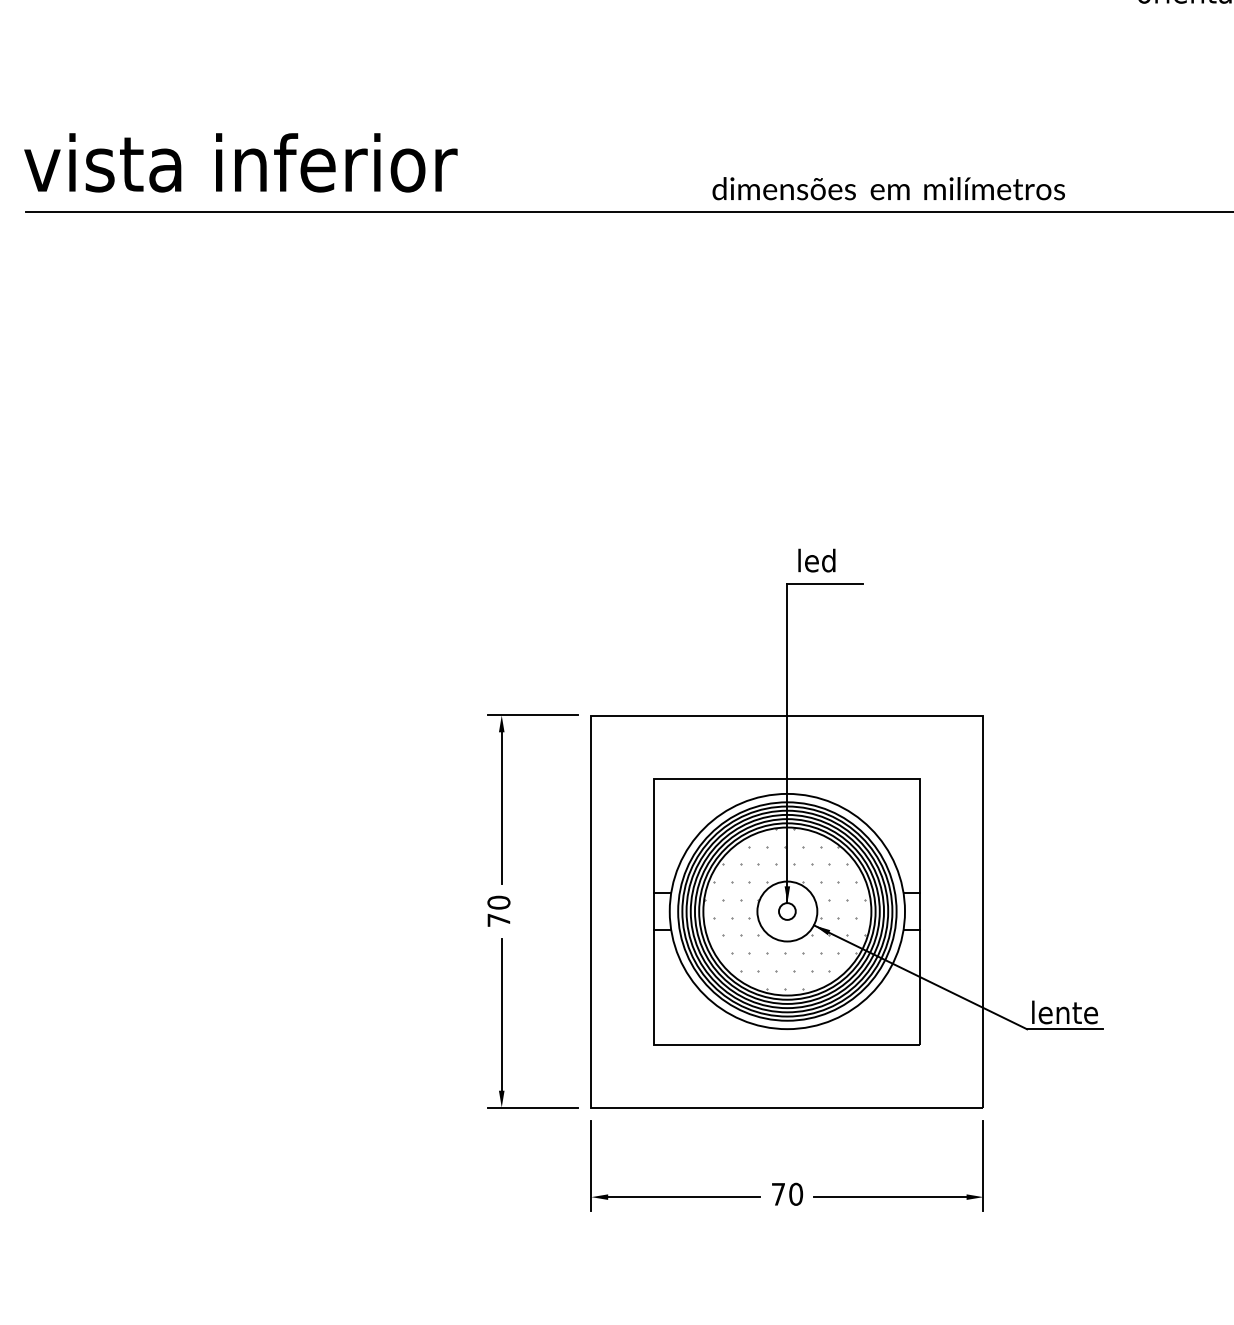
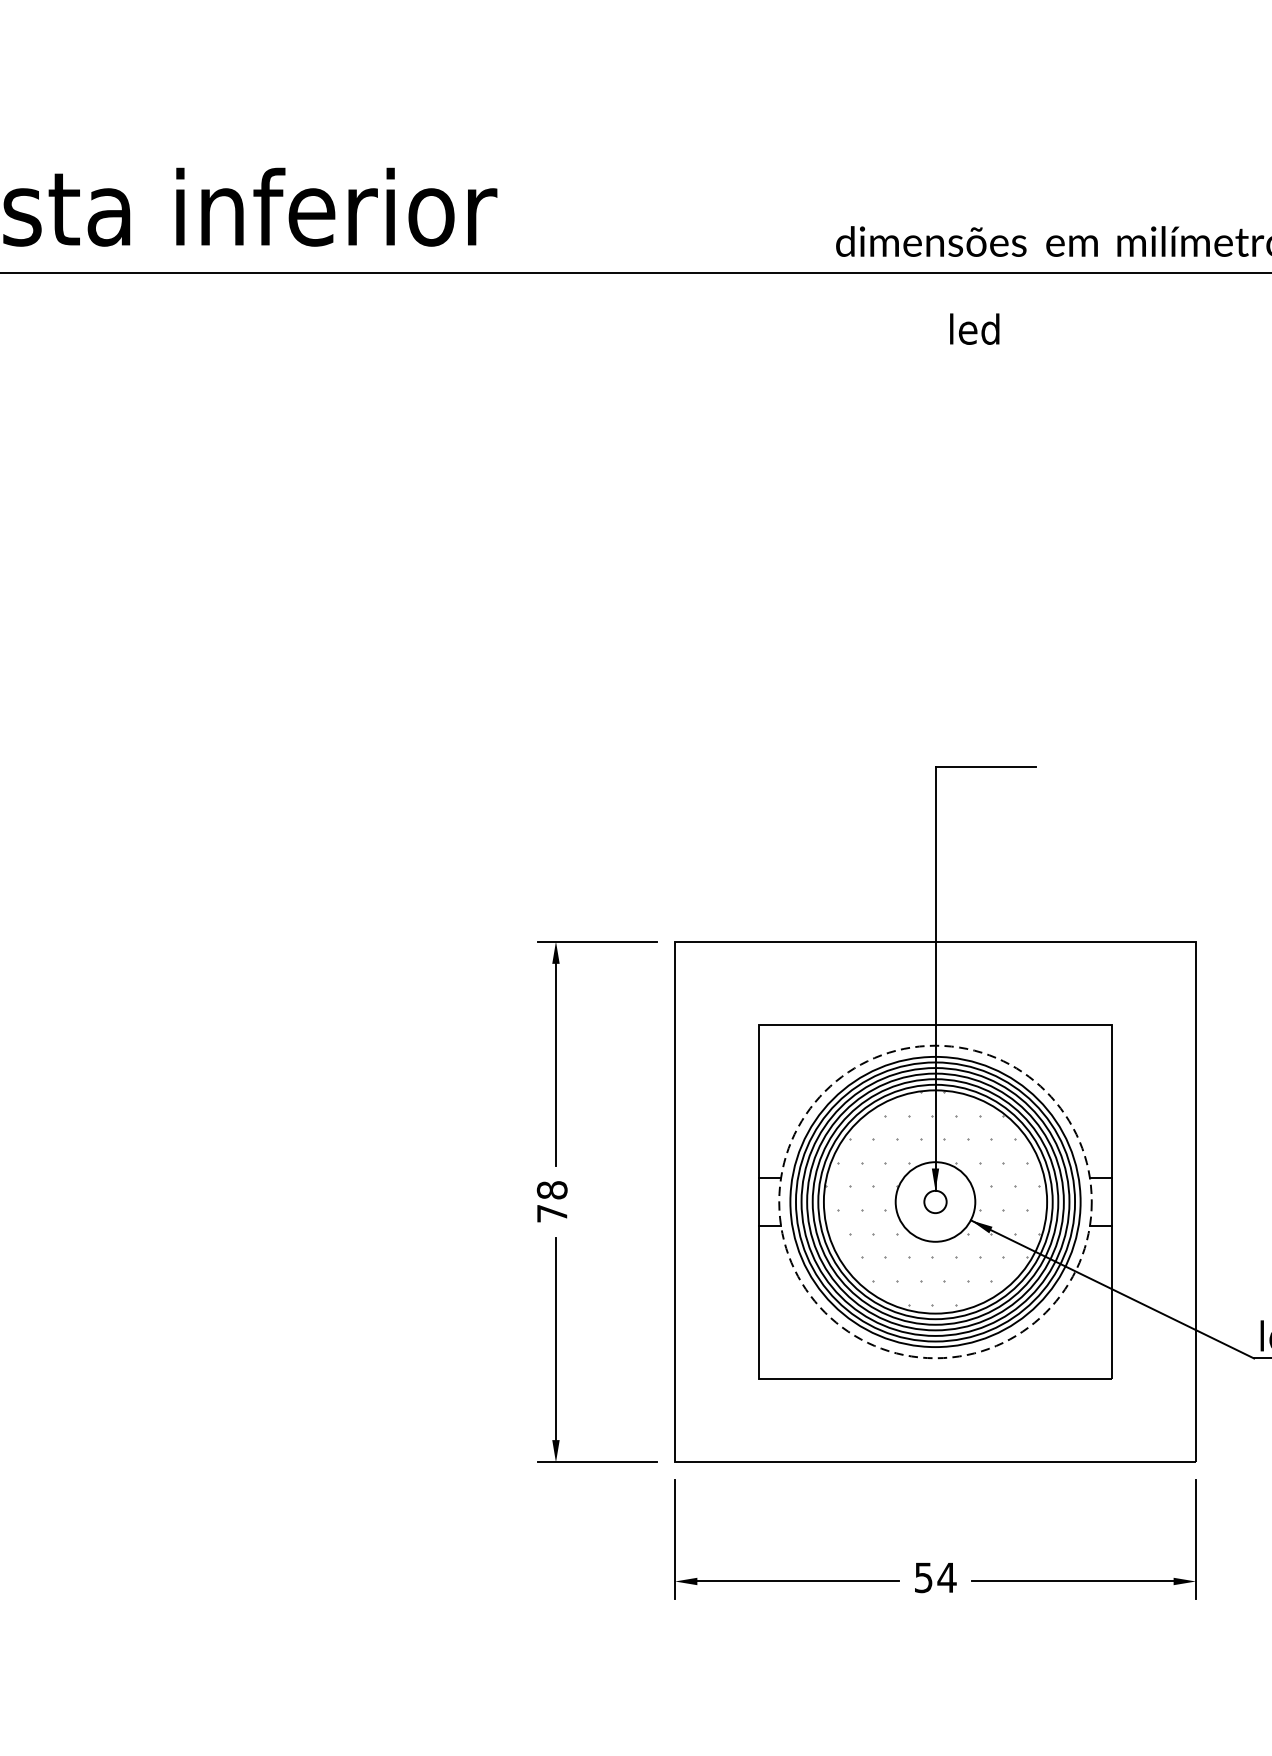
text: (816, 560) -> (974, 328), moved
text: (498, 902) -> (551, 1189), 70 -> 78
circle: (787, 911) -> (935, 1201), solid -> dashed
text: (787, 1193) -> (935, 1576), 70 -> 54

